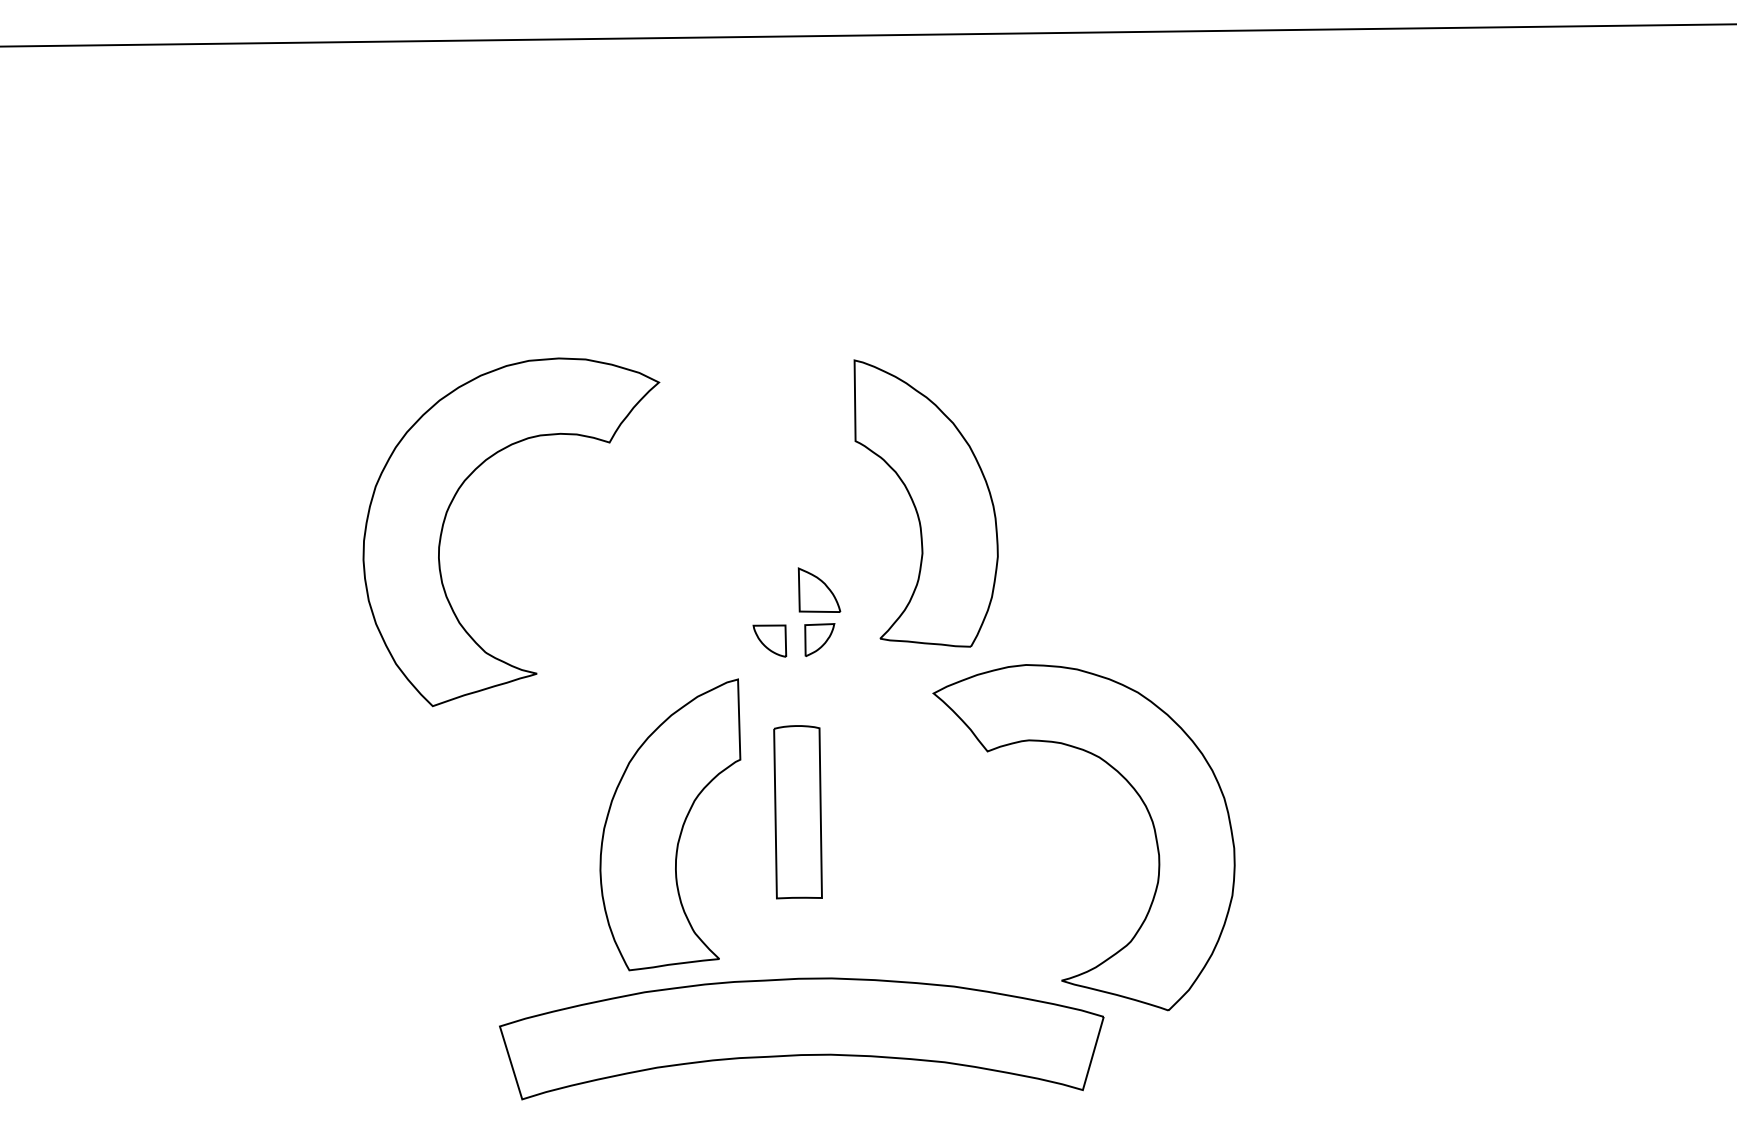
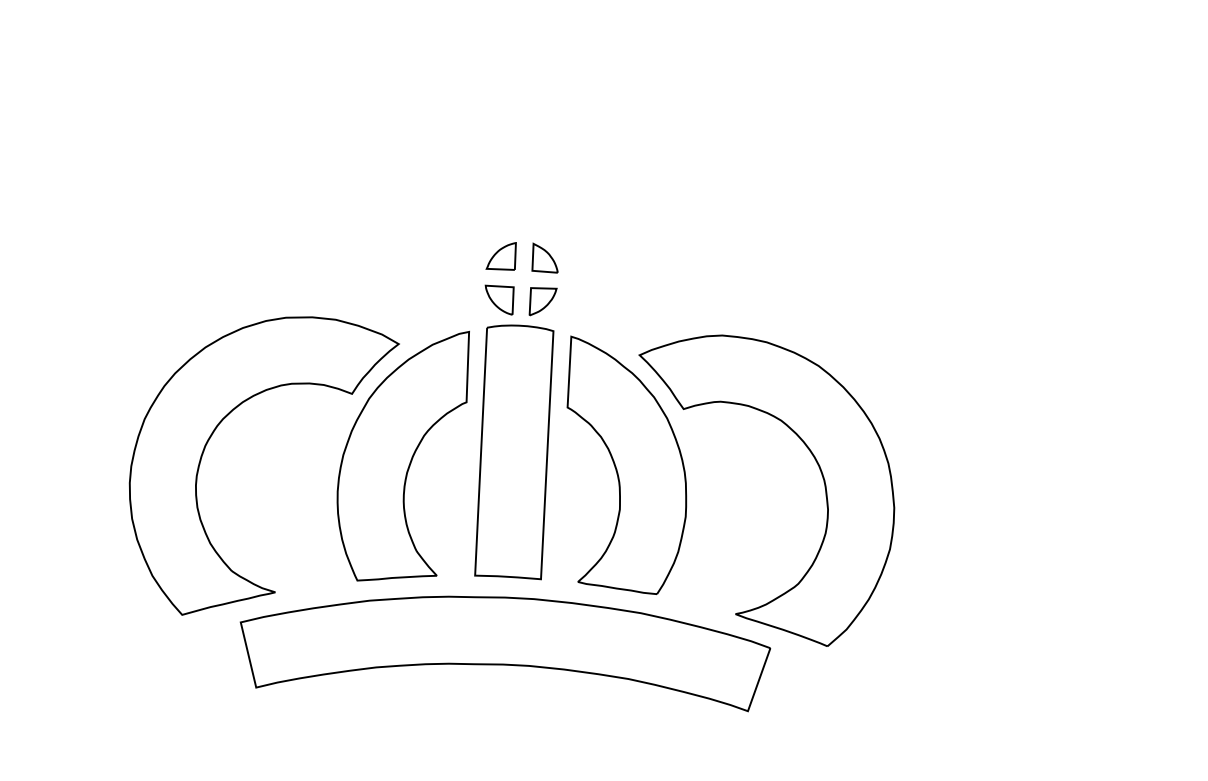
part: (452, 502) -> (211, 437), moved
part: (925, 503) -> (625, 466), moved
part: (819, 589) -> (545, 257), size x0.71
part: (769, 590) -> (501, 255), added
part: (797, 811) -> (513, 450), size x1.67

